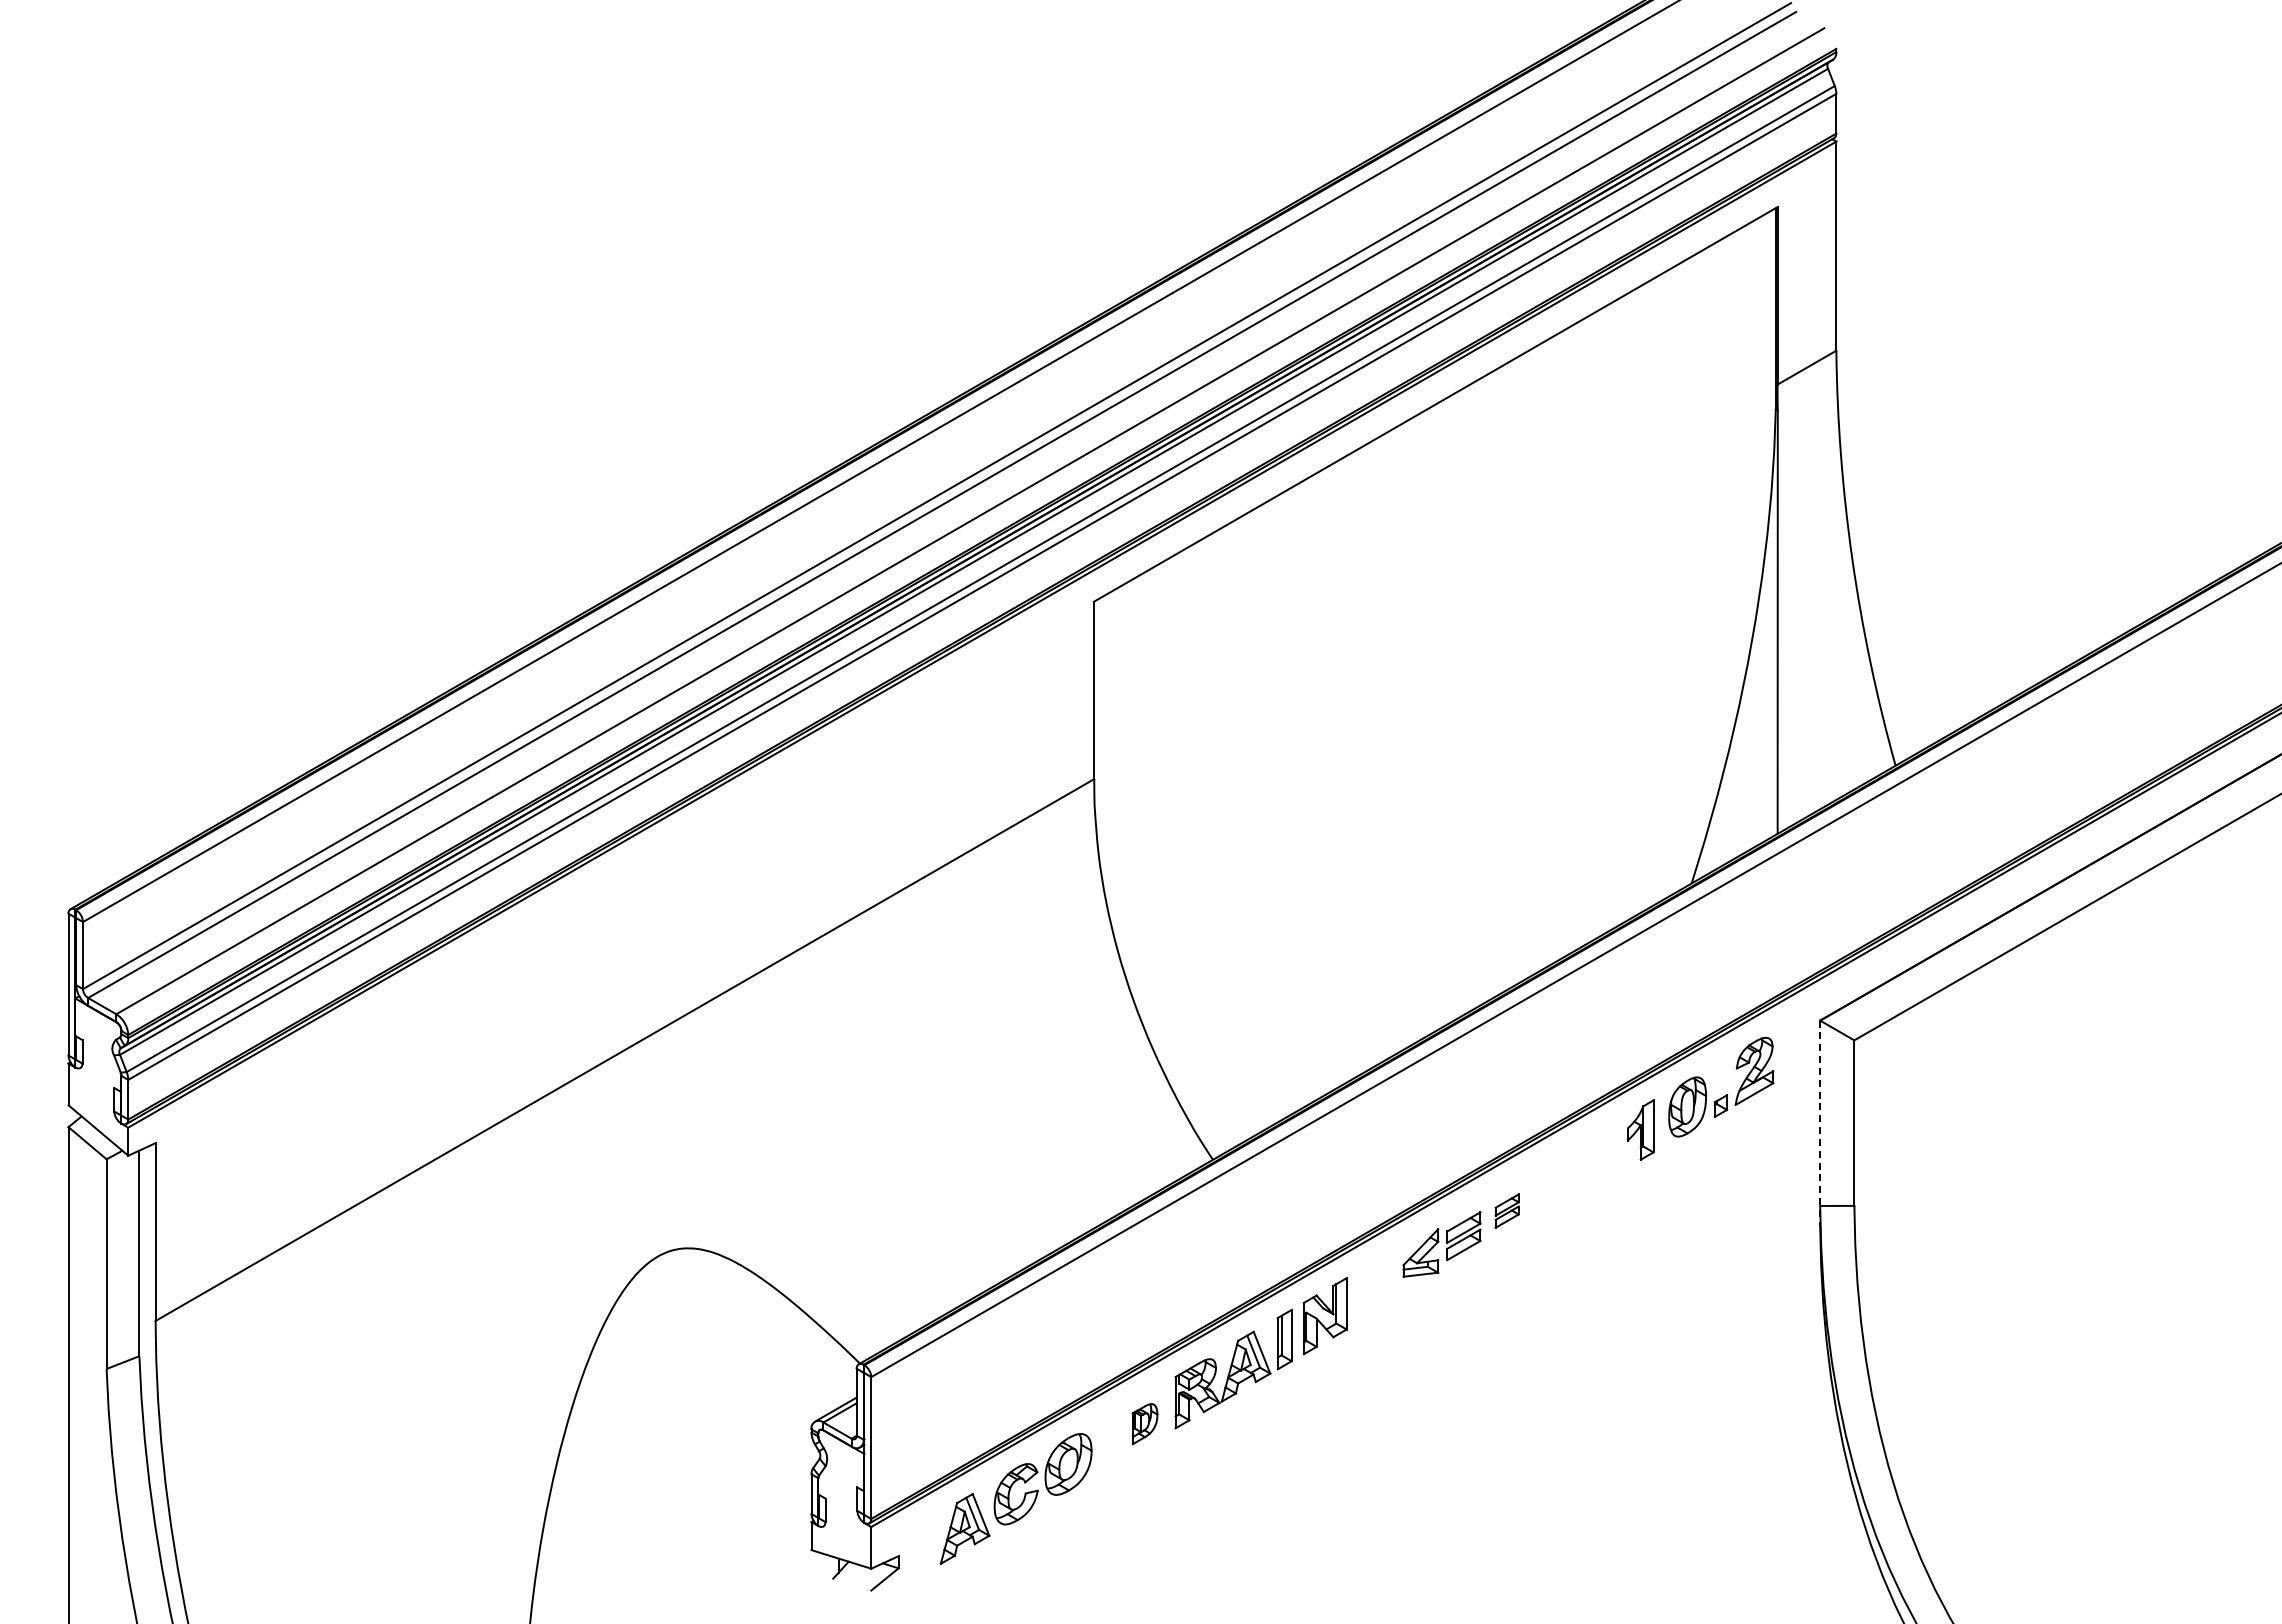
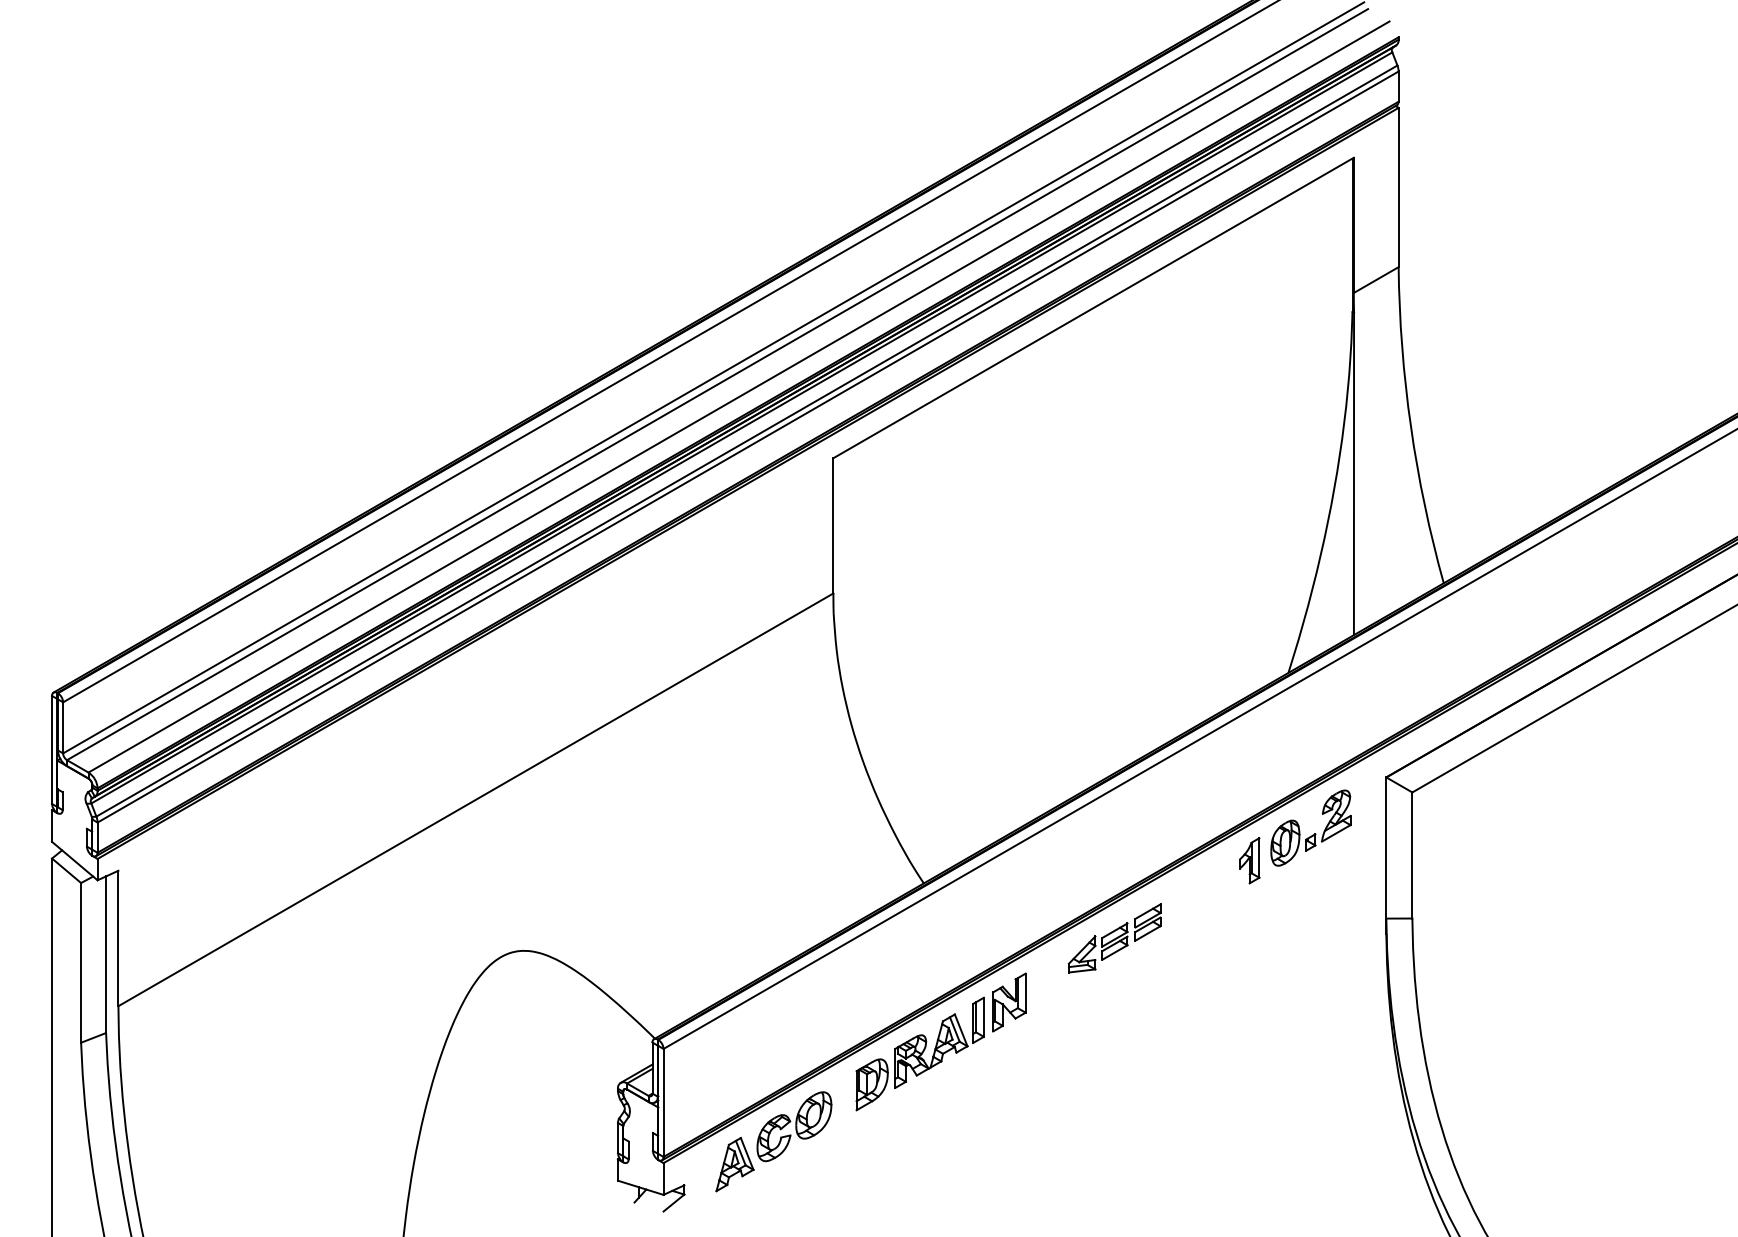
line: (1820, 1123) -> (1386, 855), dashed -> solid
part: (1506, 1210) -> (1147, 922), size x1.43
part: (1144, 1423) -> (871, 1084), size x1.67

